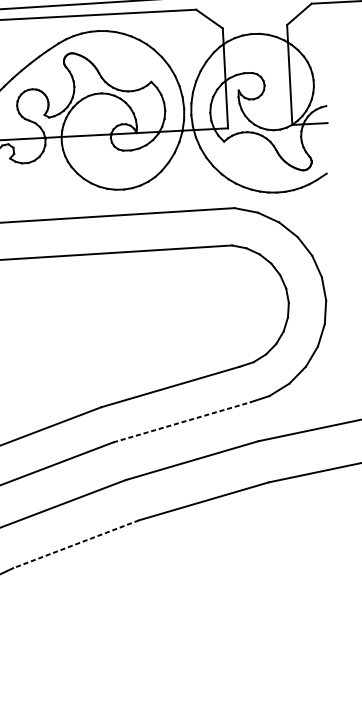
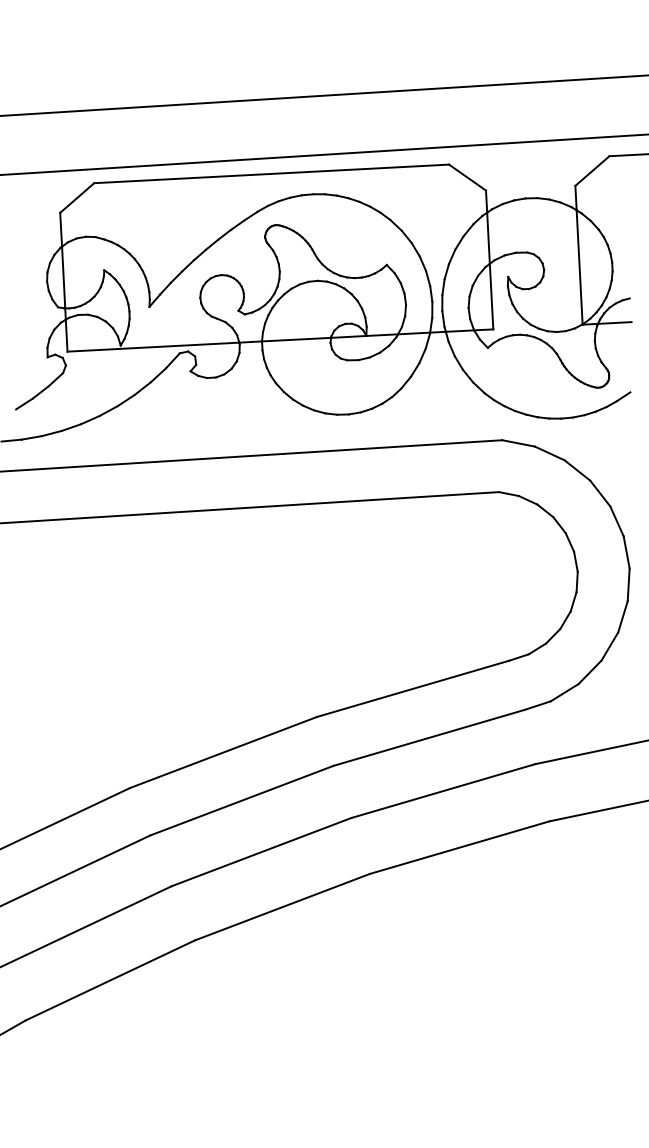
line: (182, 422) -> (429, 737), dashed -> solid
line: (76, 544) -> (282, 907), dashed -> solid

